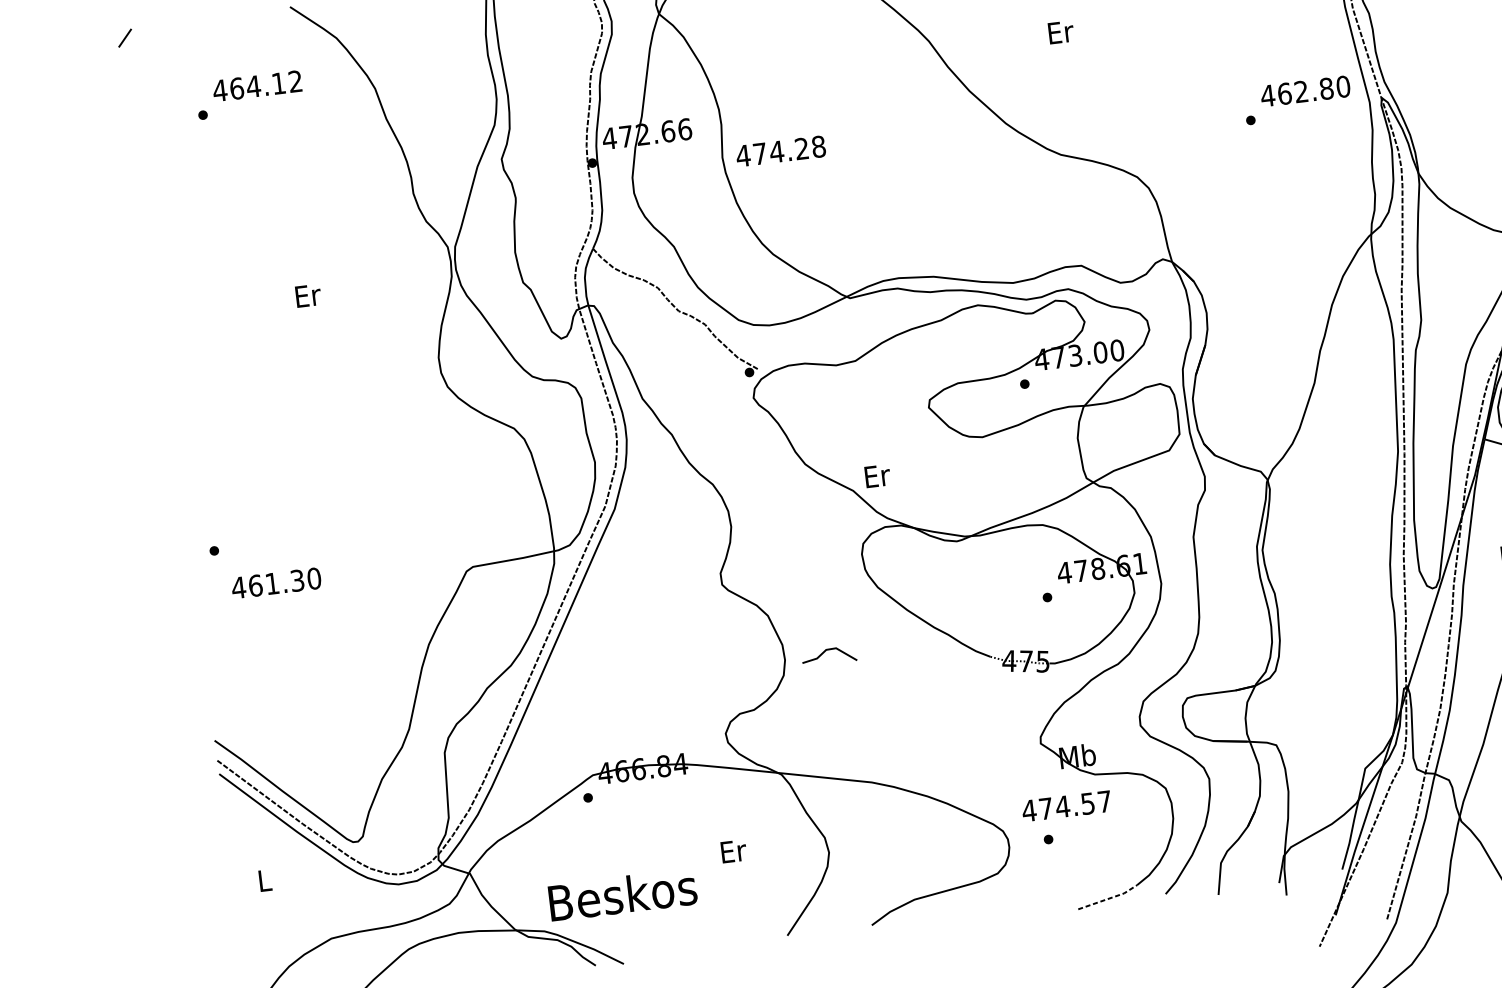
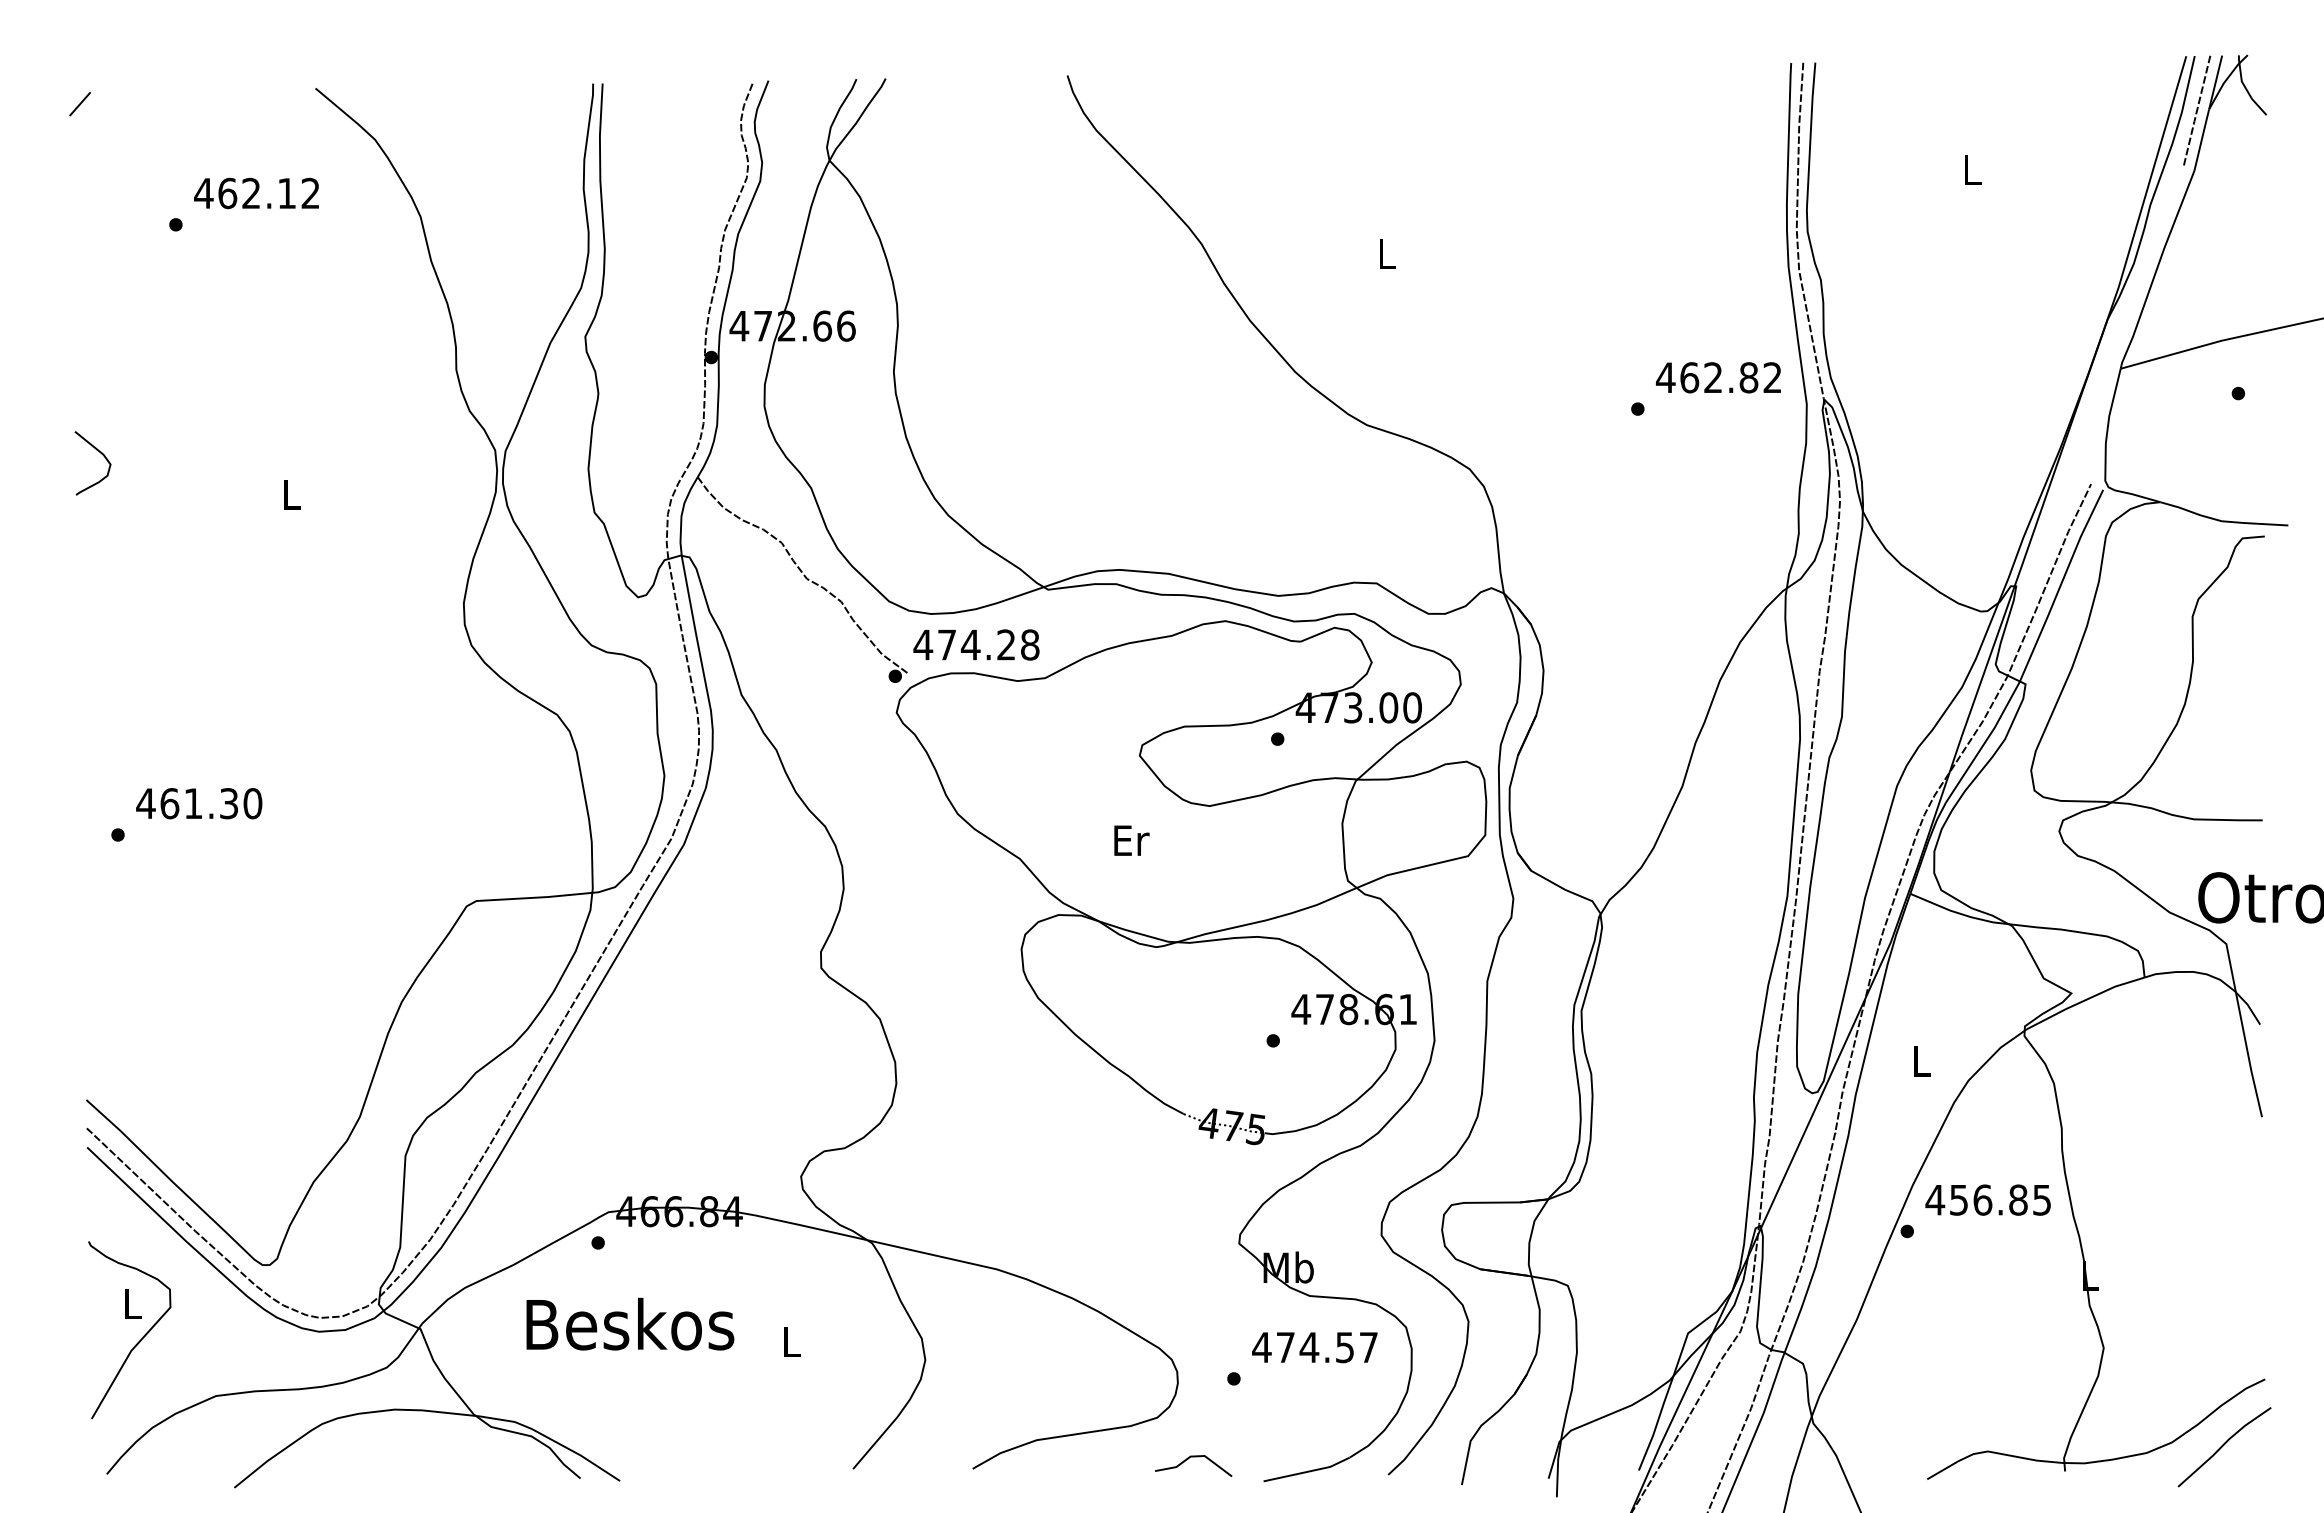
text: (1060, 32) -> (1387, 254), Er -> L
text: (253, 85) -> (251, 192), 464.12 -> 462.12
text: (1343, 86) -> (1772, 377), 462.80 -> 462.82
text: (780, 151) -> (976, 644), moved
curve: (170, 283) -> (101, 454), added
text: (308, 295) -> (292, 494), Er -> L
text: (877, 476) -> (1131, 840), moved
text: (276, 583) -> (199, 803), moved
line: (825, 652) -> (1188, 1459), moved
text: (1066, 806) -> (1314, 1347), moved
text: (733, 851) -> (792, 1342), Er -> L
text: (622, 894) -> (630, 1323), moved
line: (1109, 898) -> (1308, 1471), dashed -> solid
curve: (272, 905) -> (139, 1340), added

